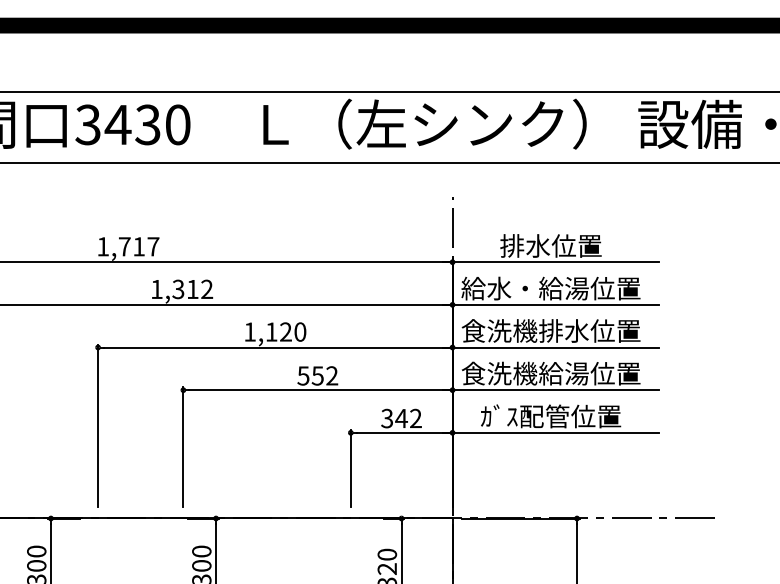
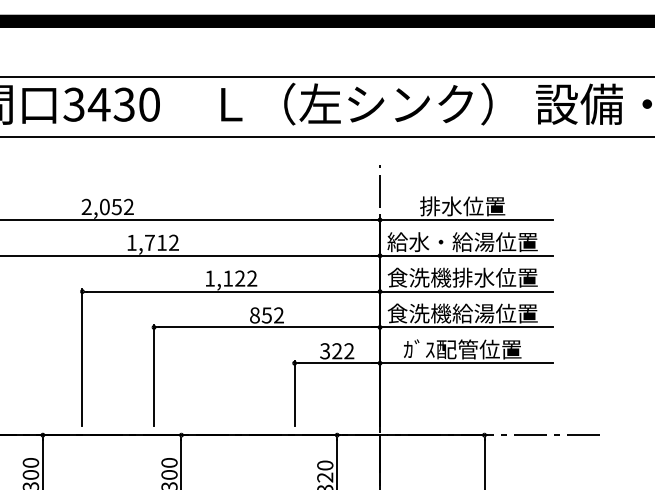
text: (127, 246) -> (107, 206), 1,717 -> 2,052
text: (177, 289) -> (149, 242), 1,312 -> 1,712
text: (300, 331) -> (252, 278), 1,120 -> 1,122
text: (303, 375) -> (254, 315), 552 -> 852
text: (400, 418) -> (336, 351), 342 -> 322

